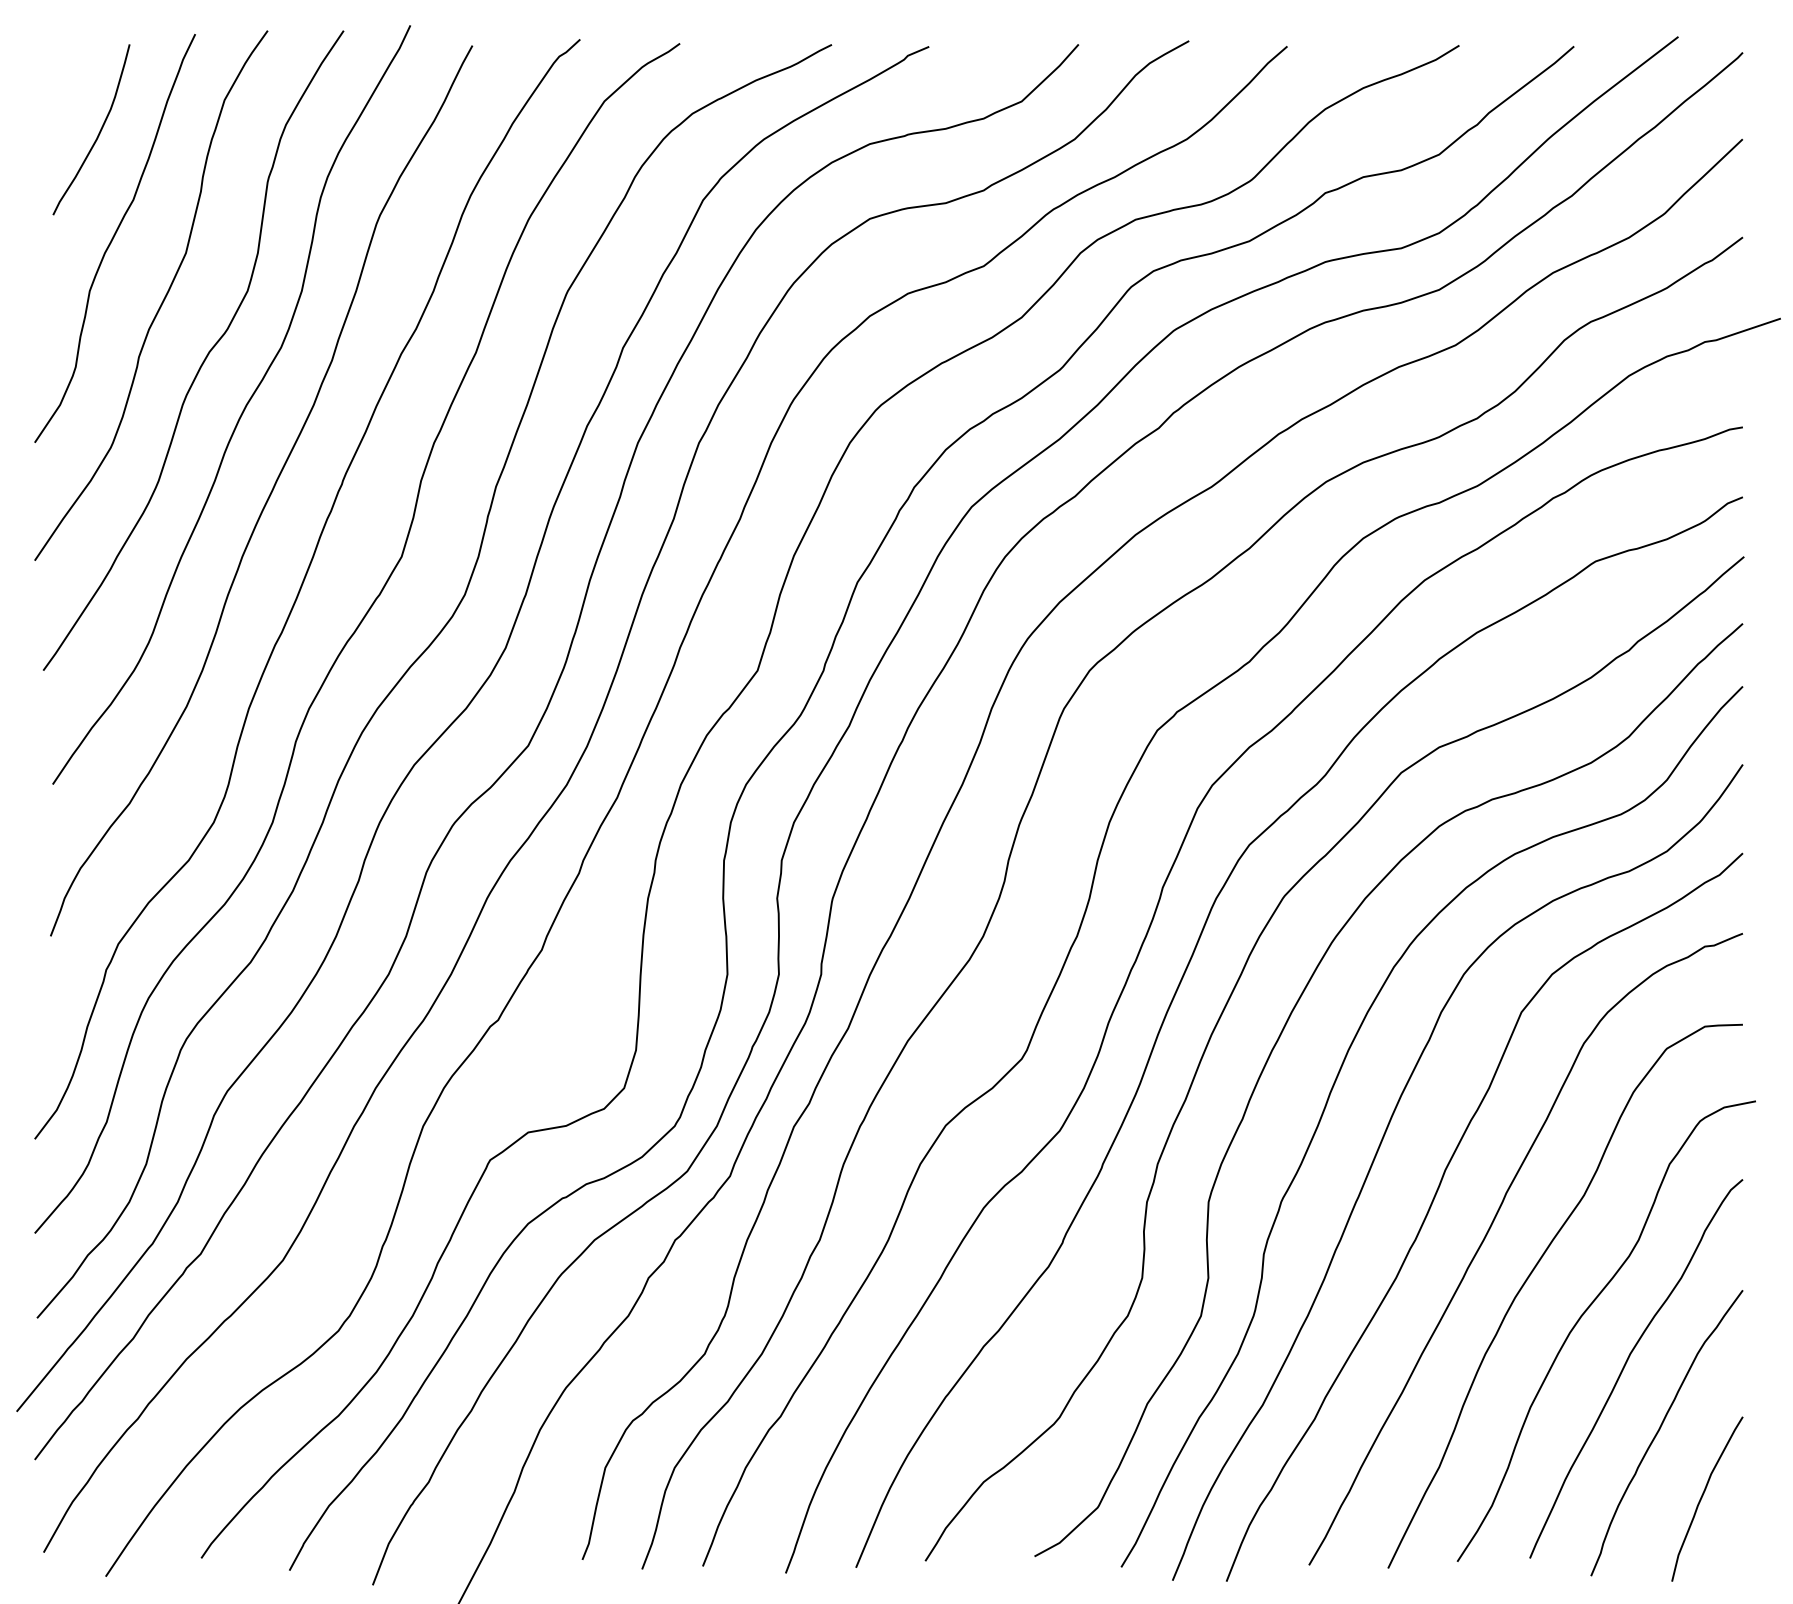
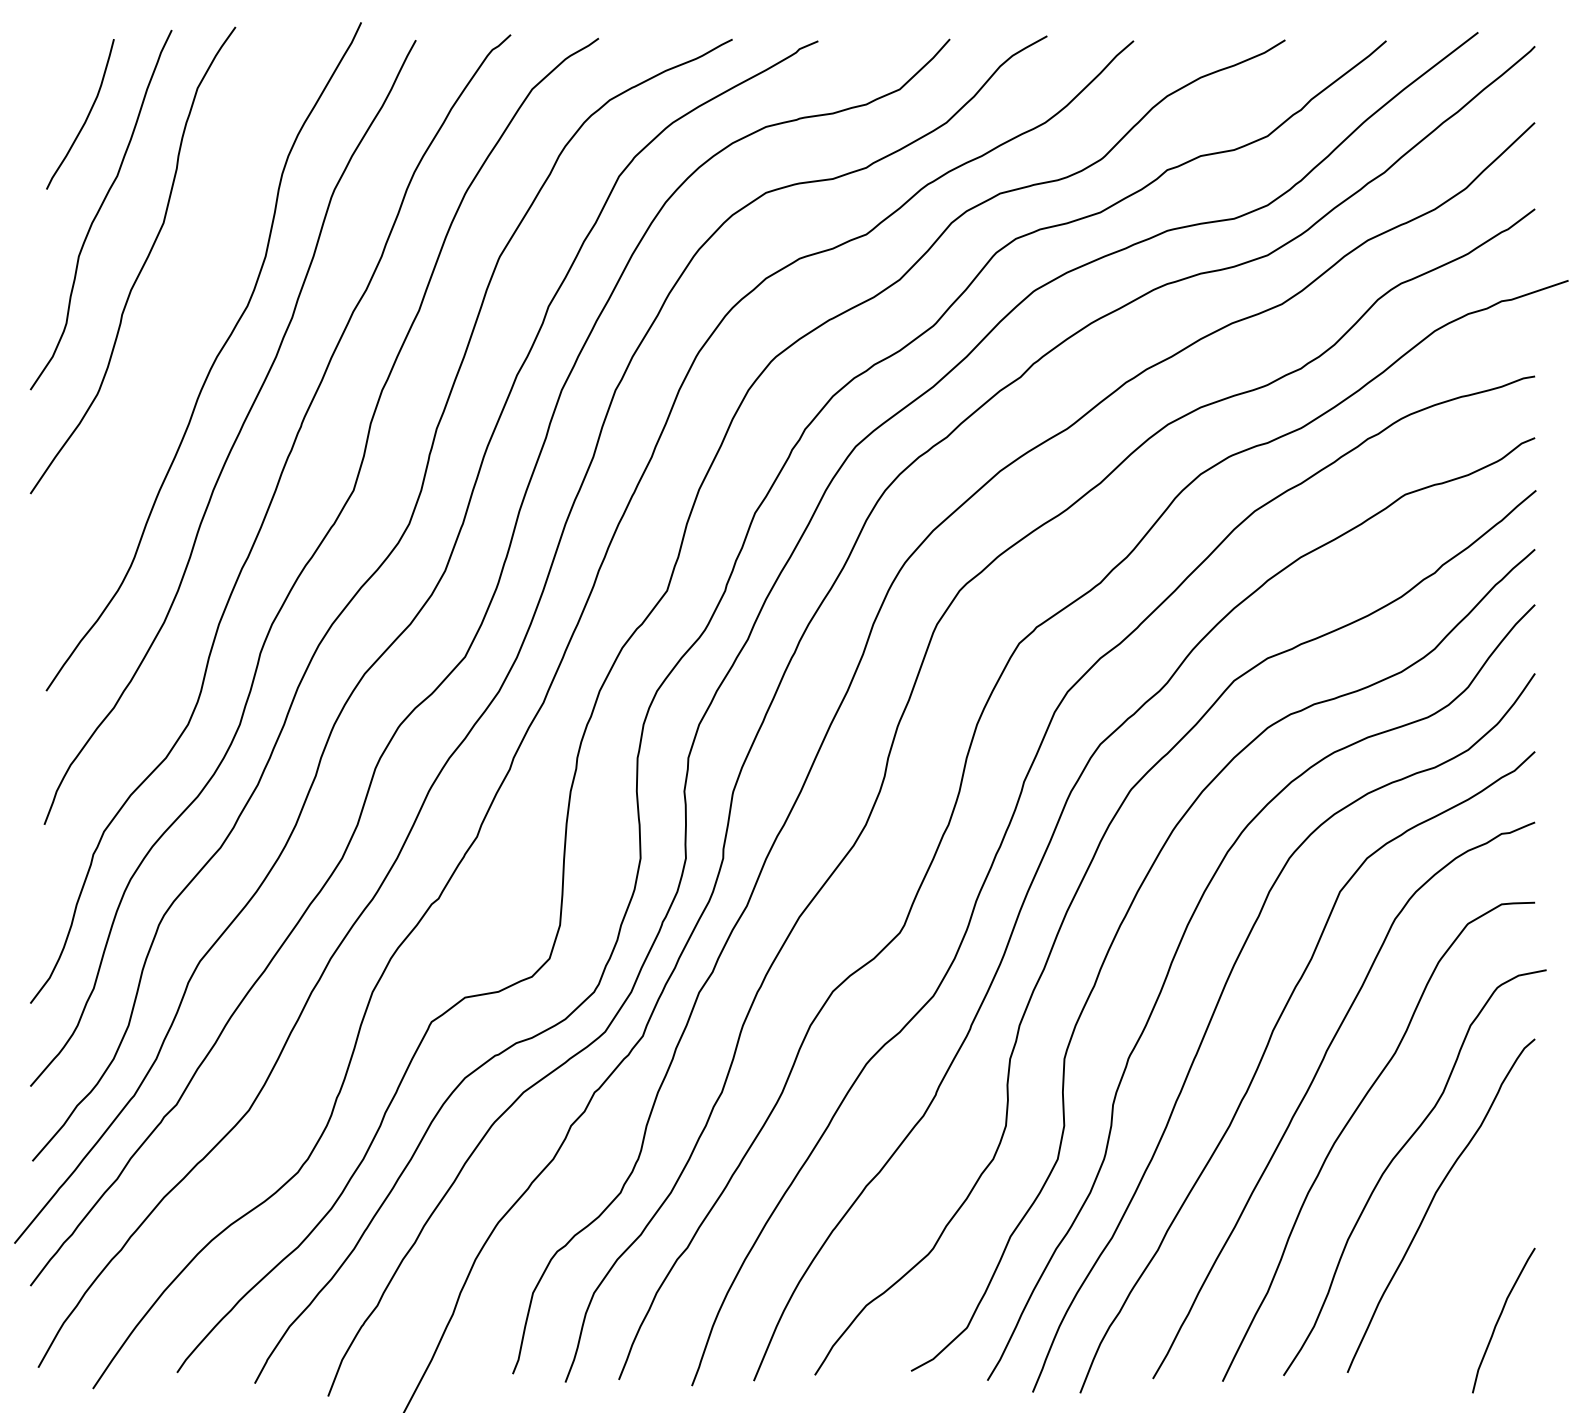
curve: (205, 356) -> (180, 314), removed
curve: (1660, 1429) -> (1462, 1259), removed

